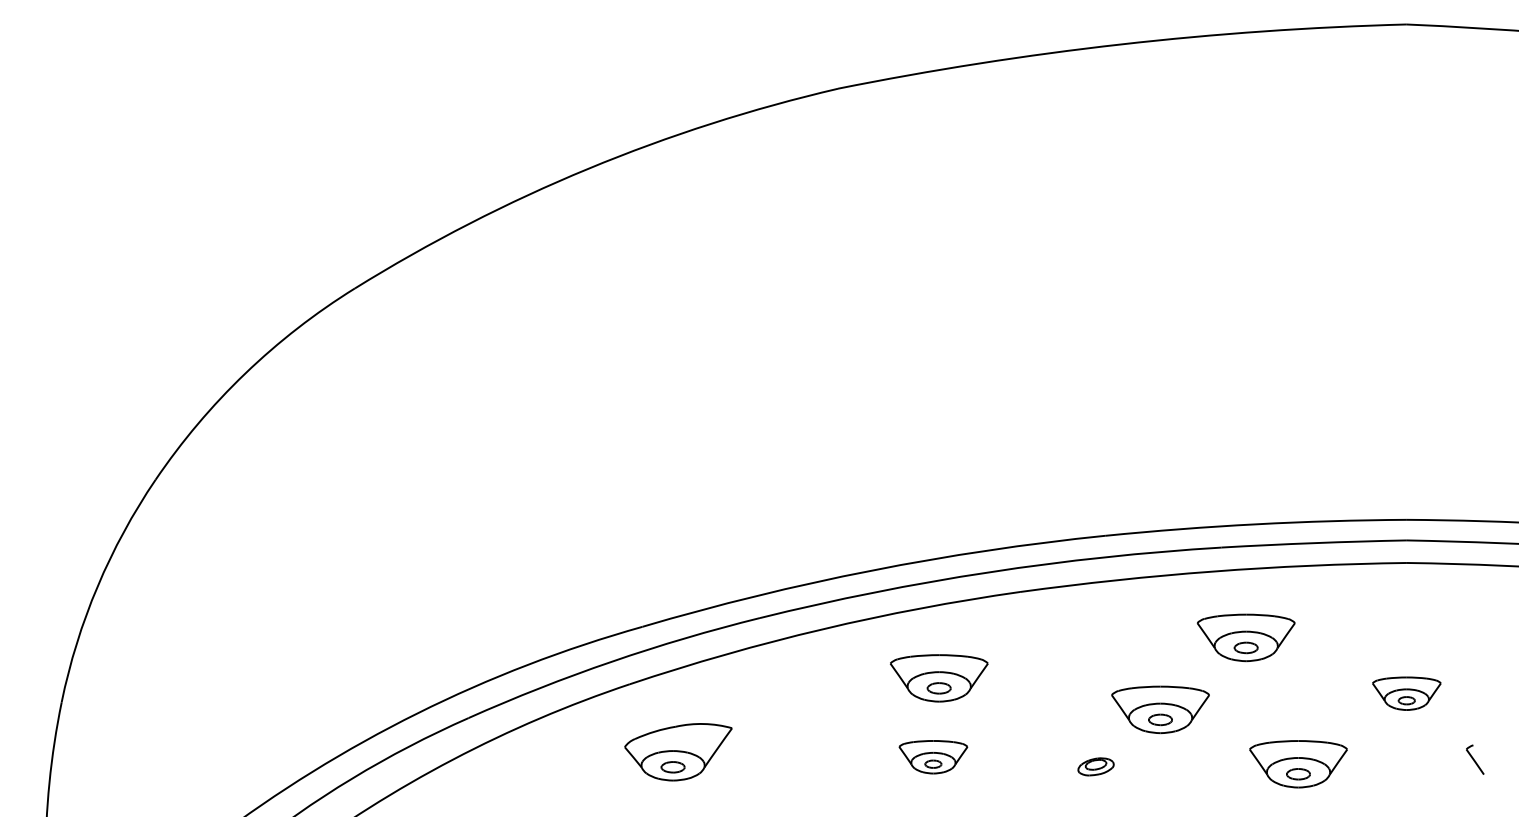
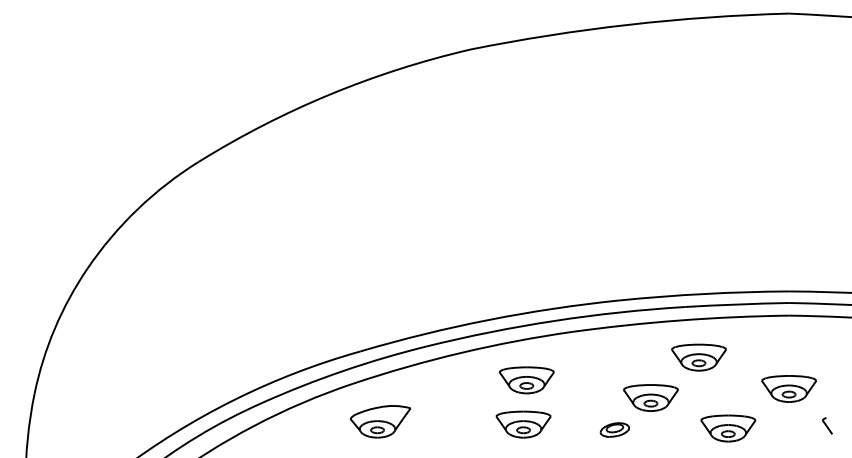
part: (1405, 692) -> (788, 388), size x1.43
part: (933, 757) -> (523, 424), size x1.43
part: (1095, 765) -> (614, 429), size x1.43

